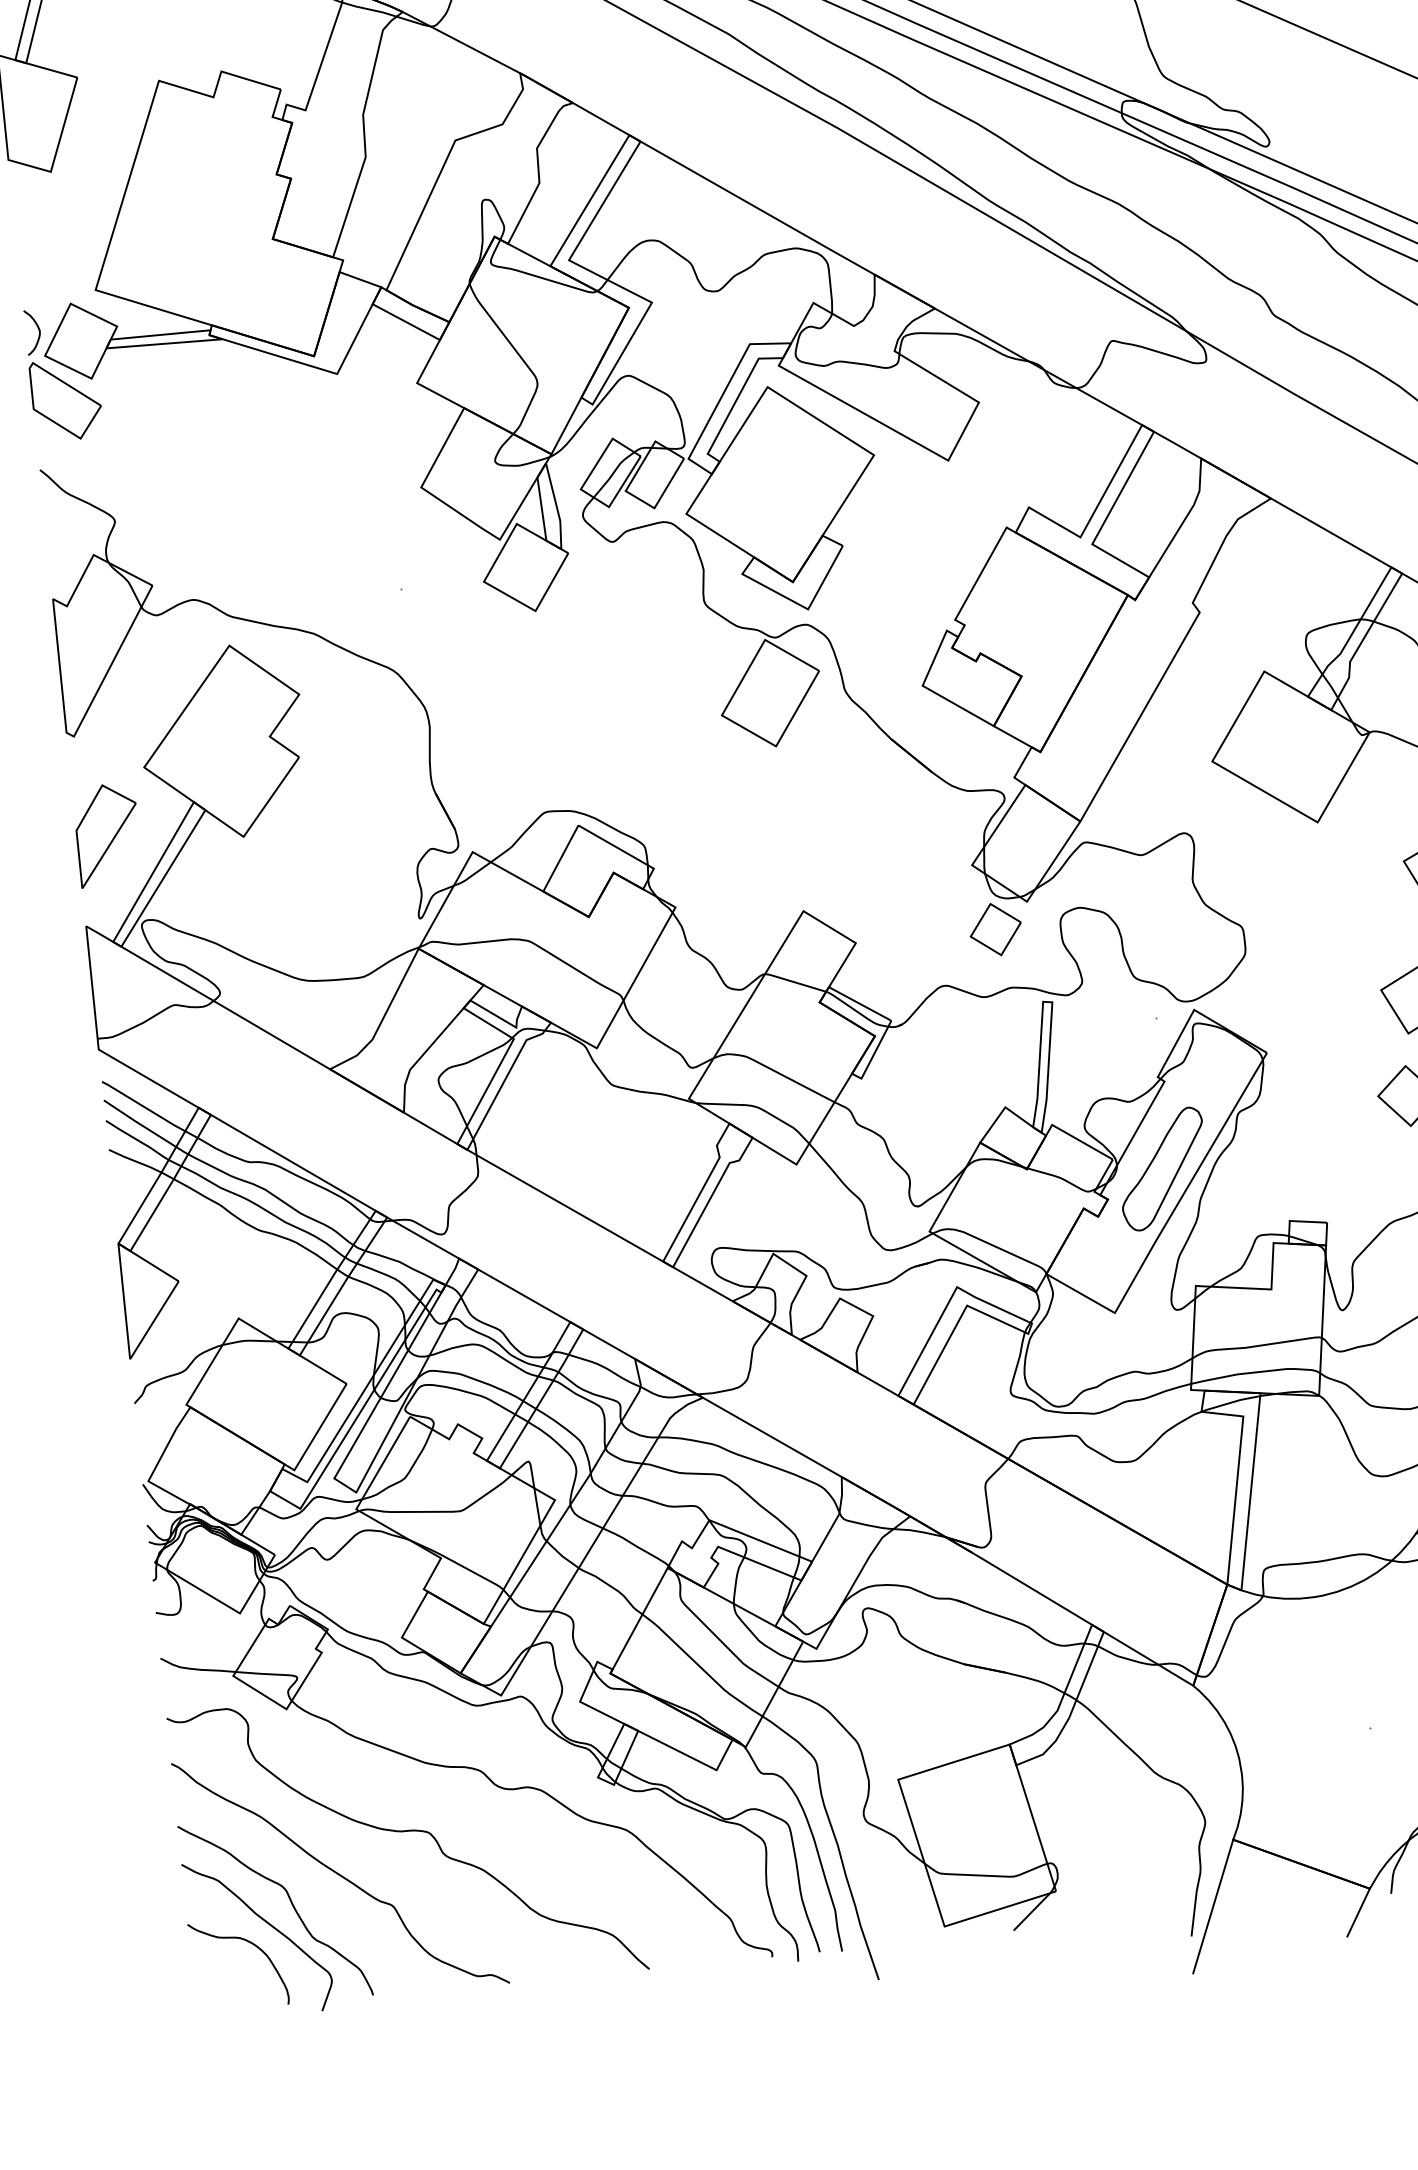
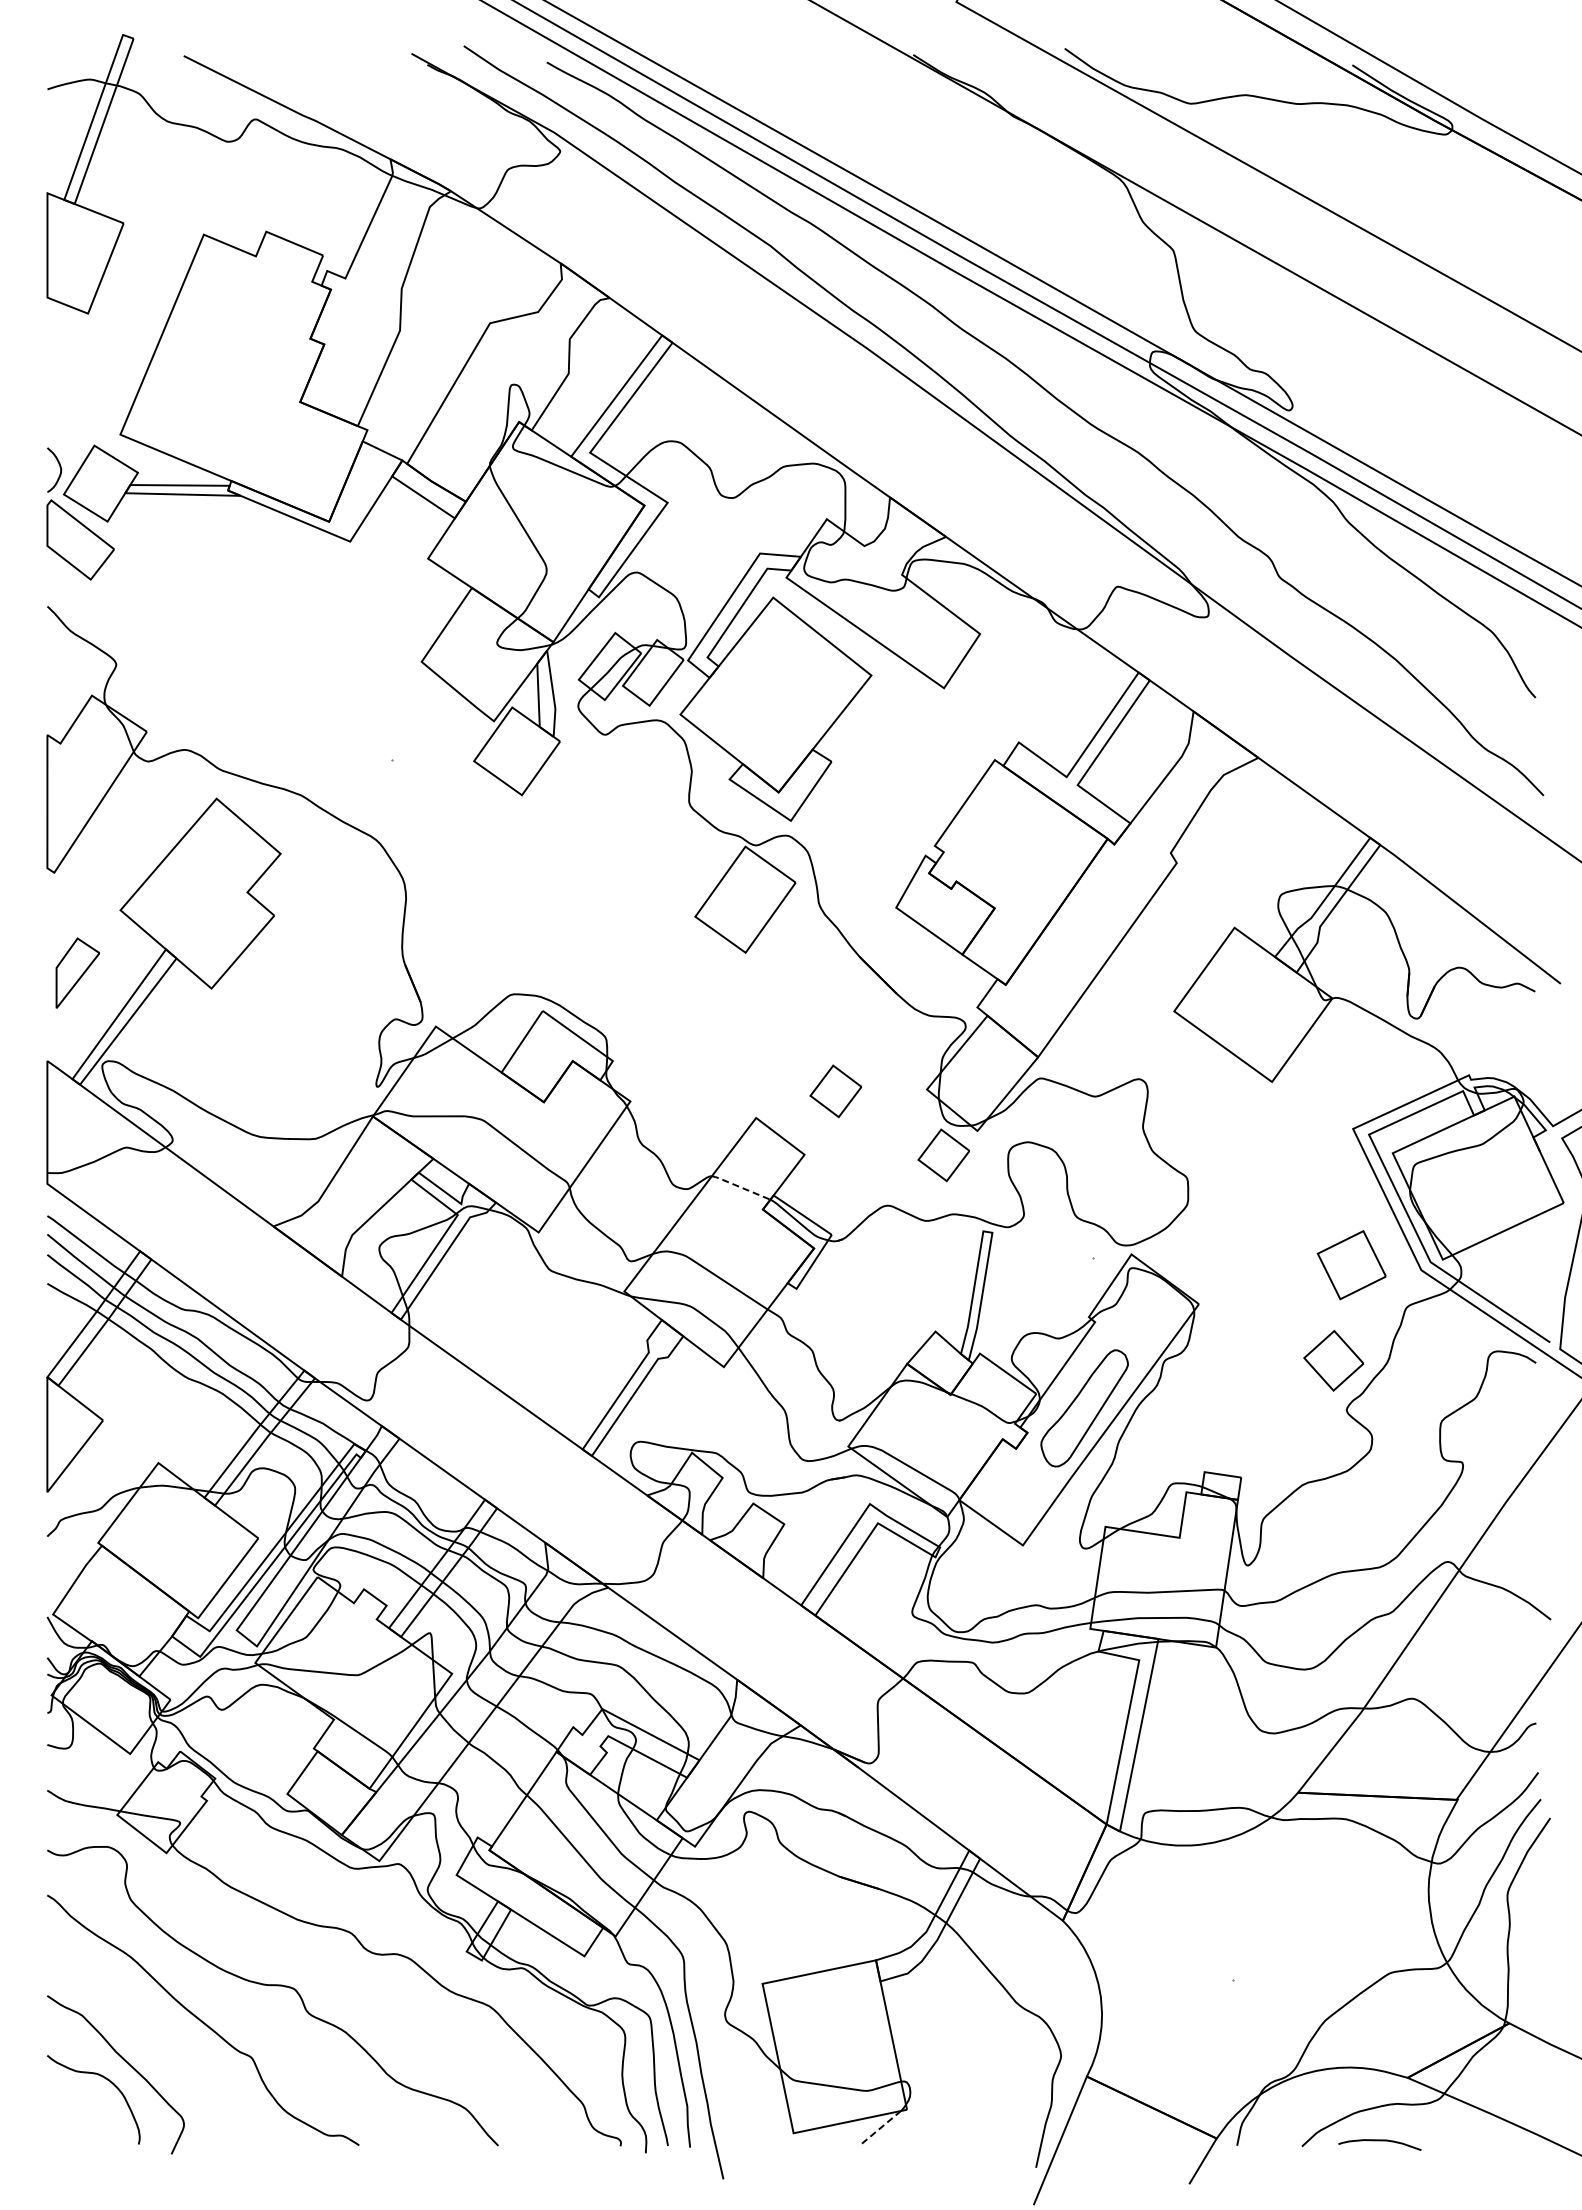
part: (107, 834) -> (77, 972), size x0.7
part: (880, 876) -> (835, 1091), added
line: (793, 982) -> (739, 1187), solid -> dashed
curve: (291, 1903) -> (151, 2045), removed
line: (1032, 1911) -> (881, 2127), solid -> dashed

